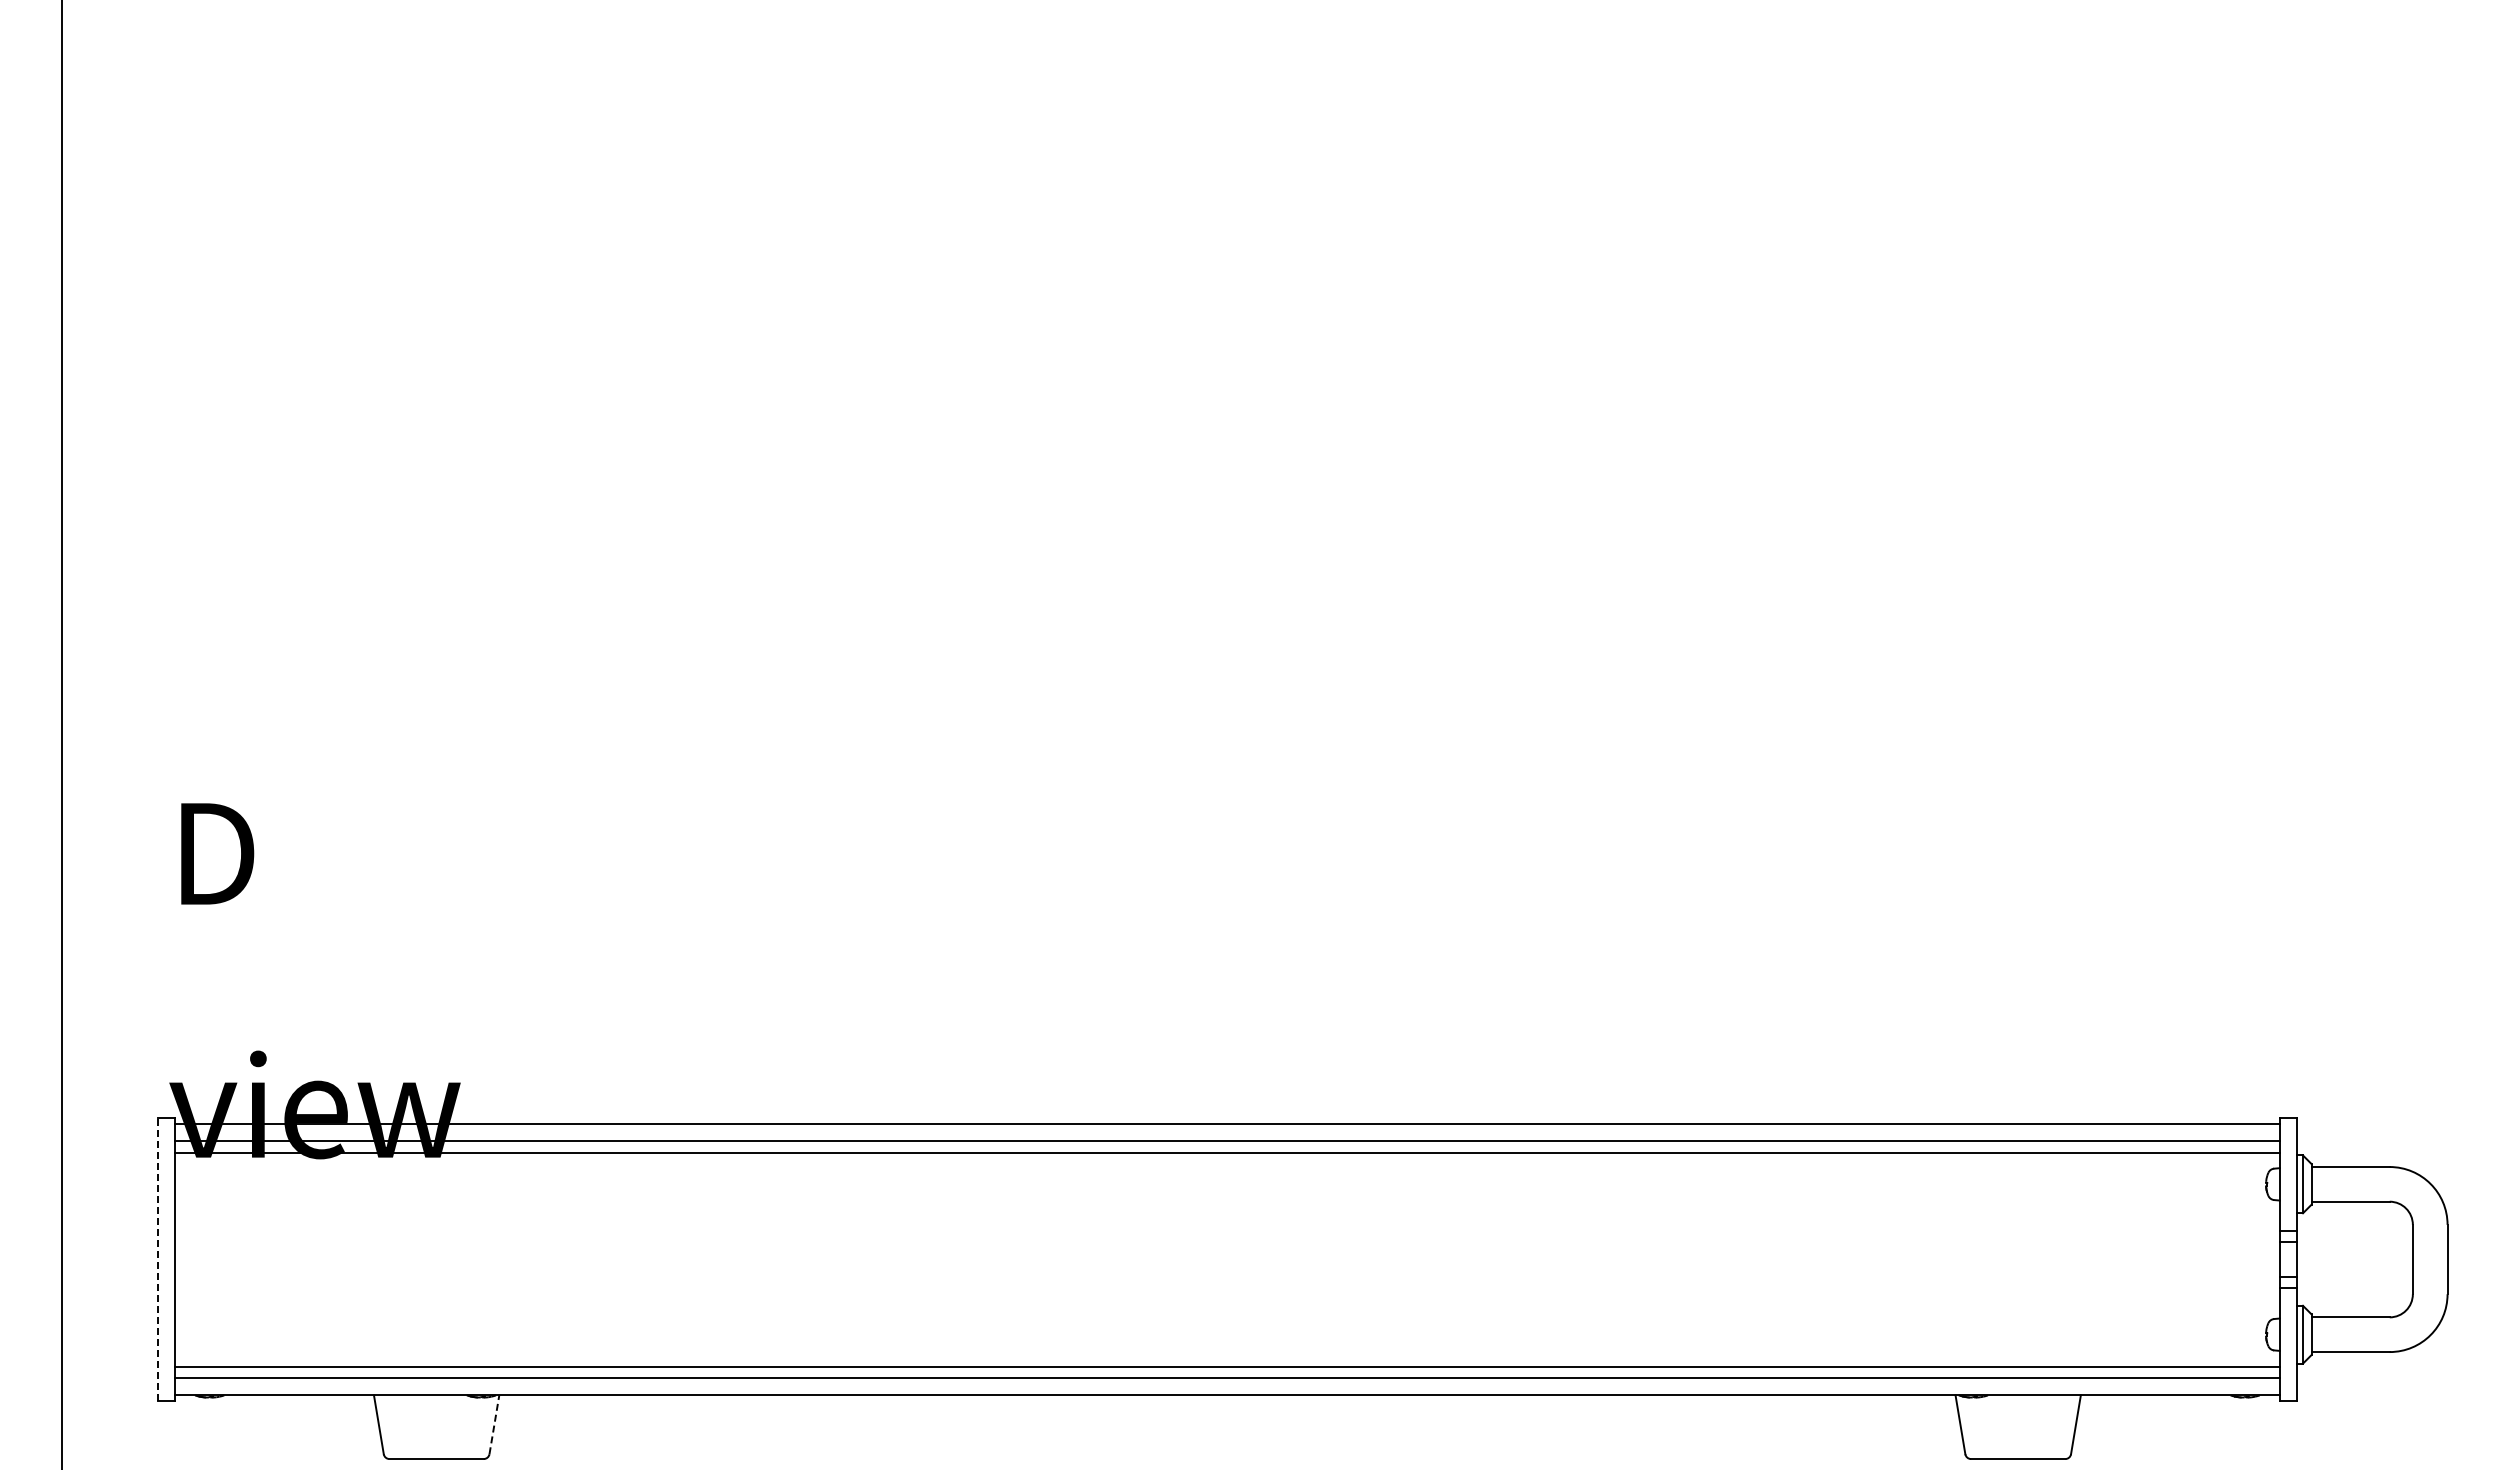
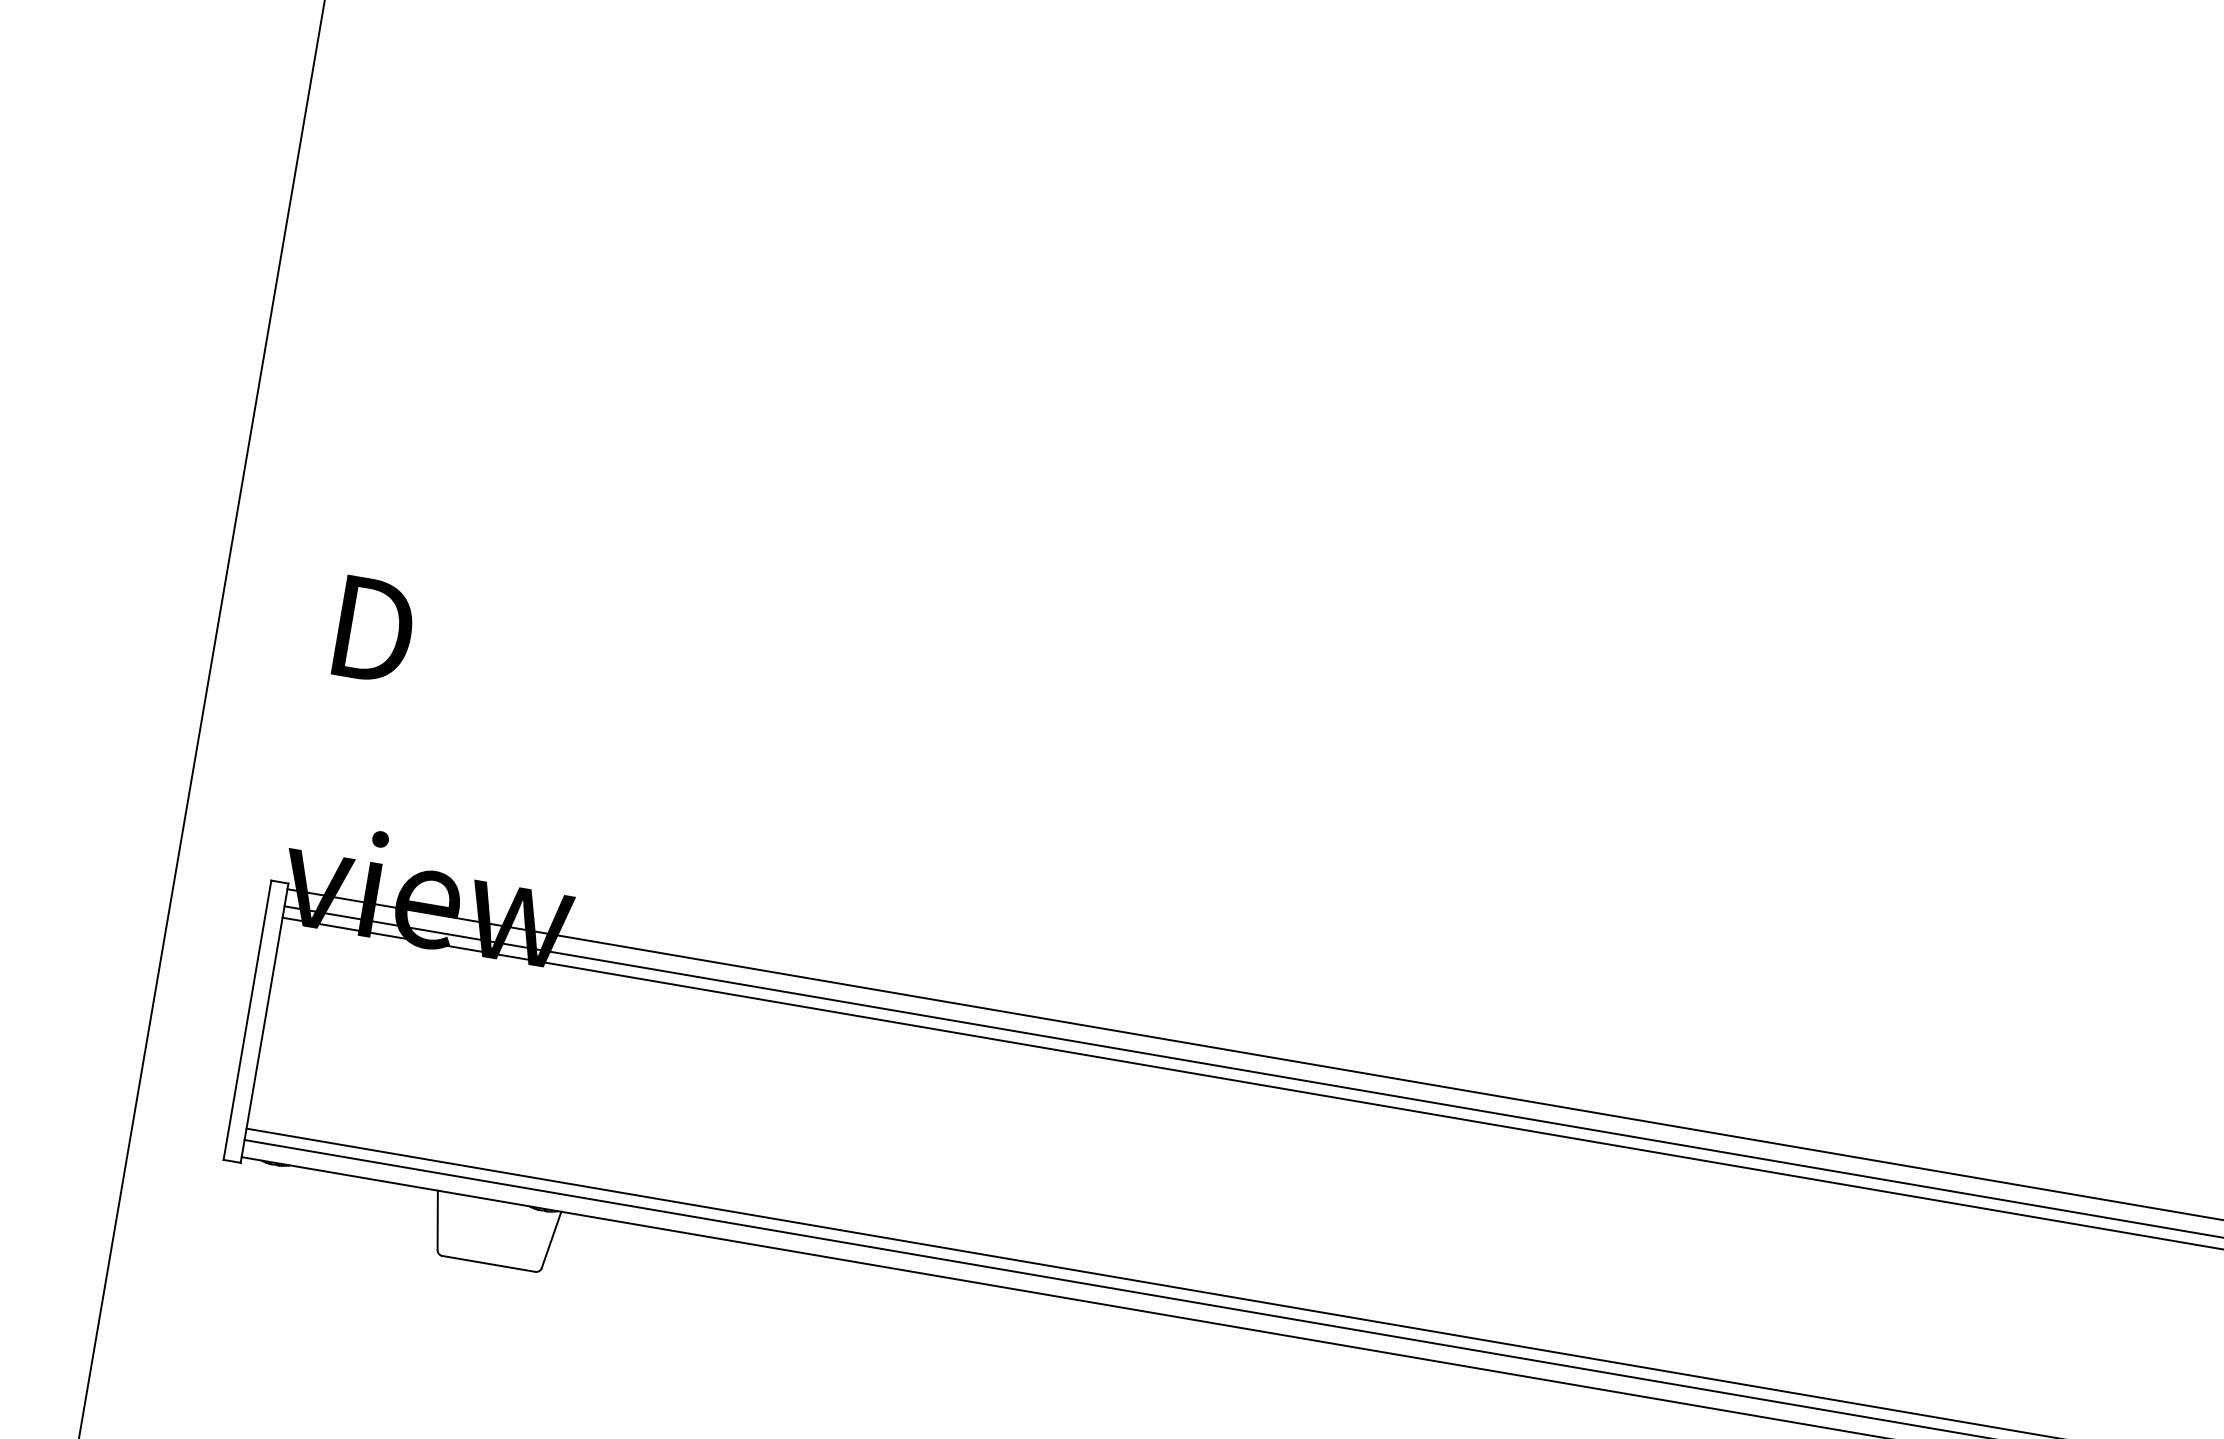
line: (157, 1259) -> (247, 1020), dashed -> solid
line: (494, 1424) -> (551, 1239), dashed -> solid

